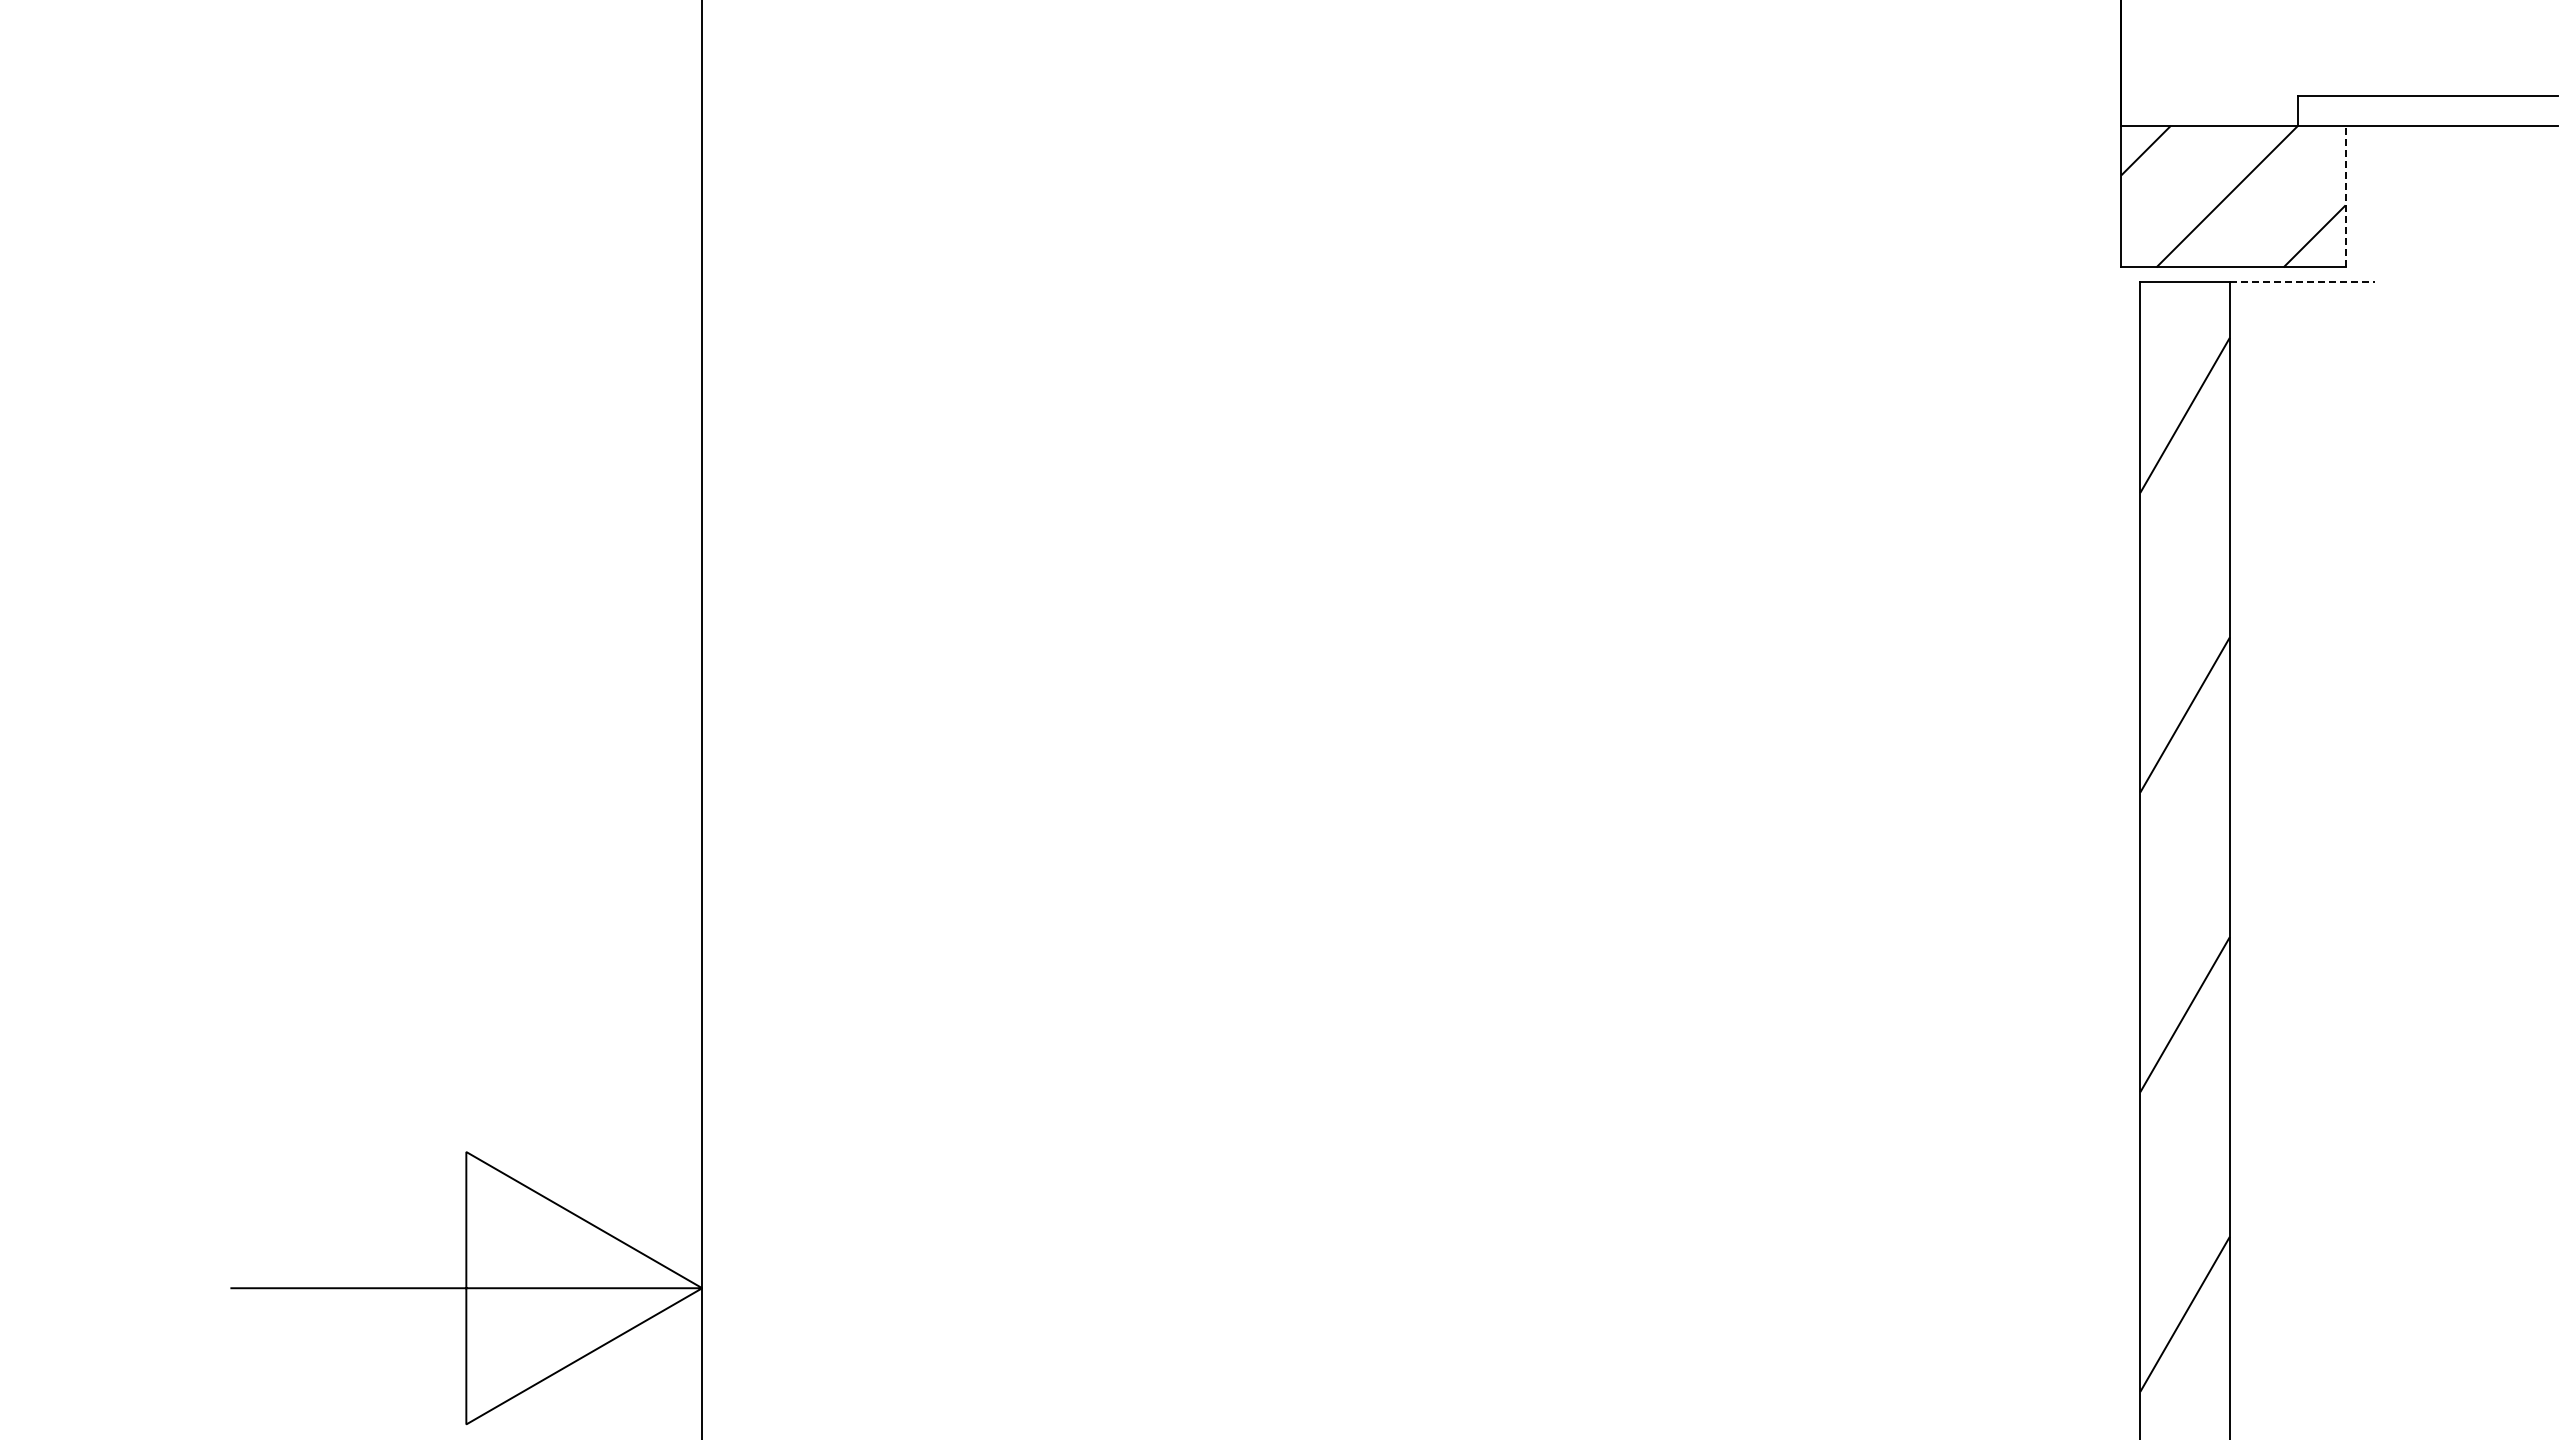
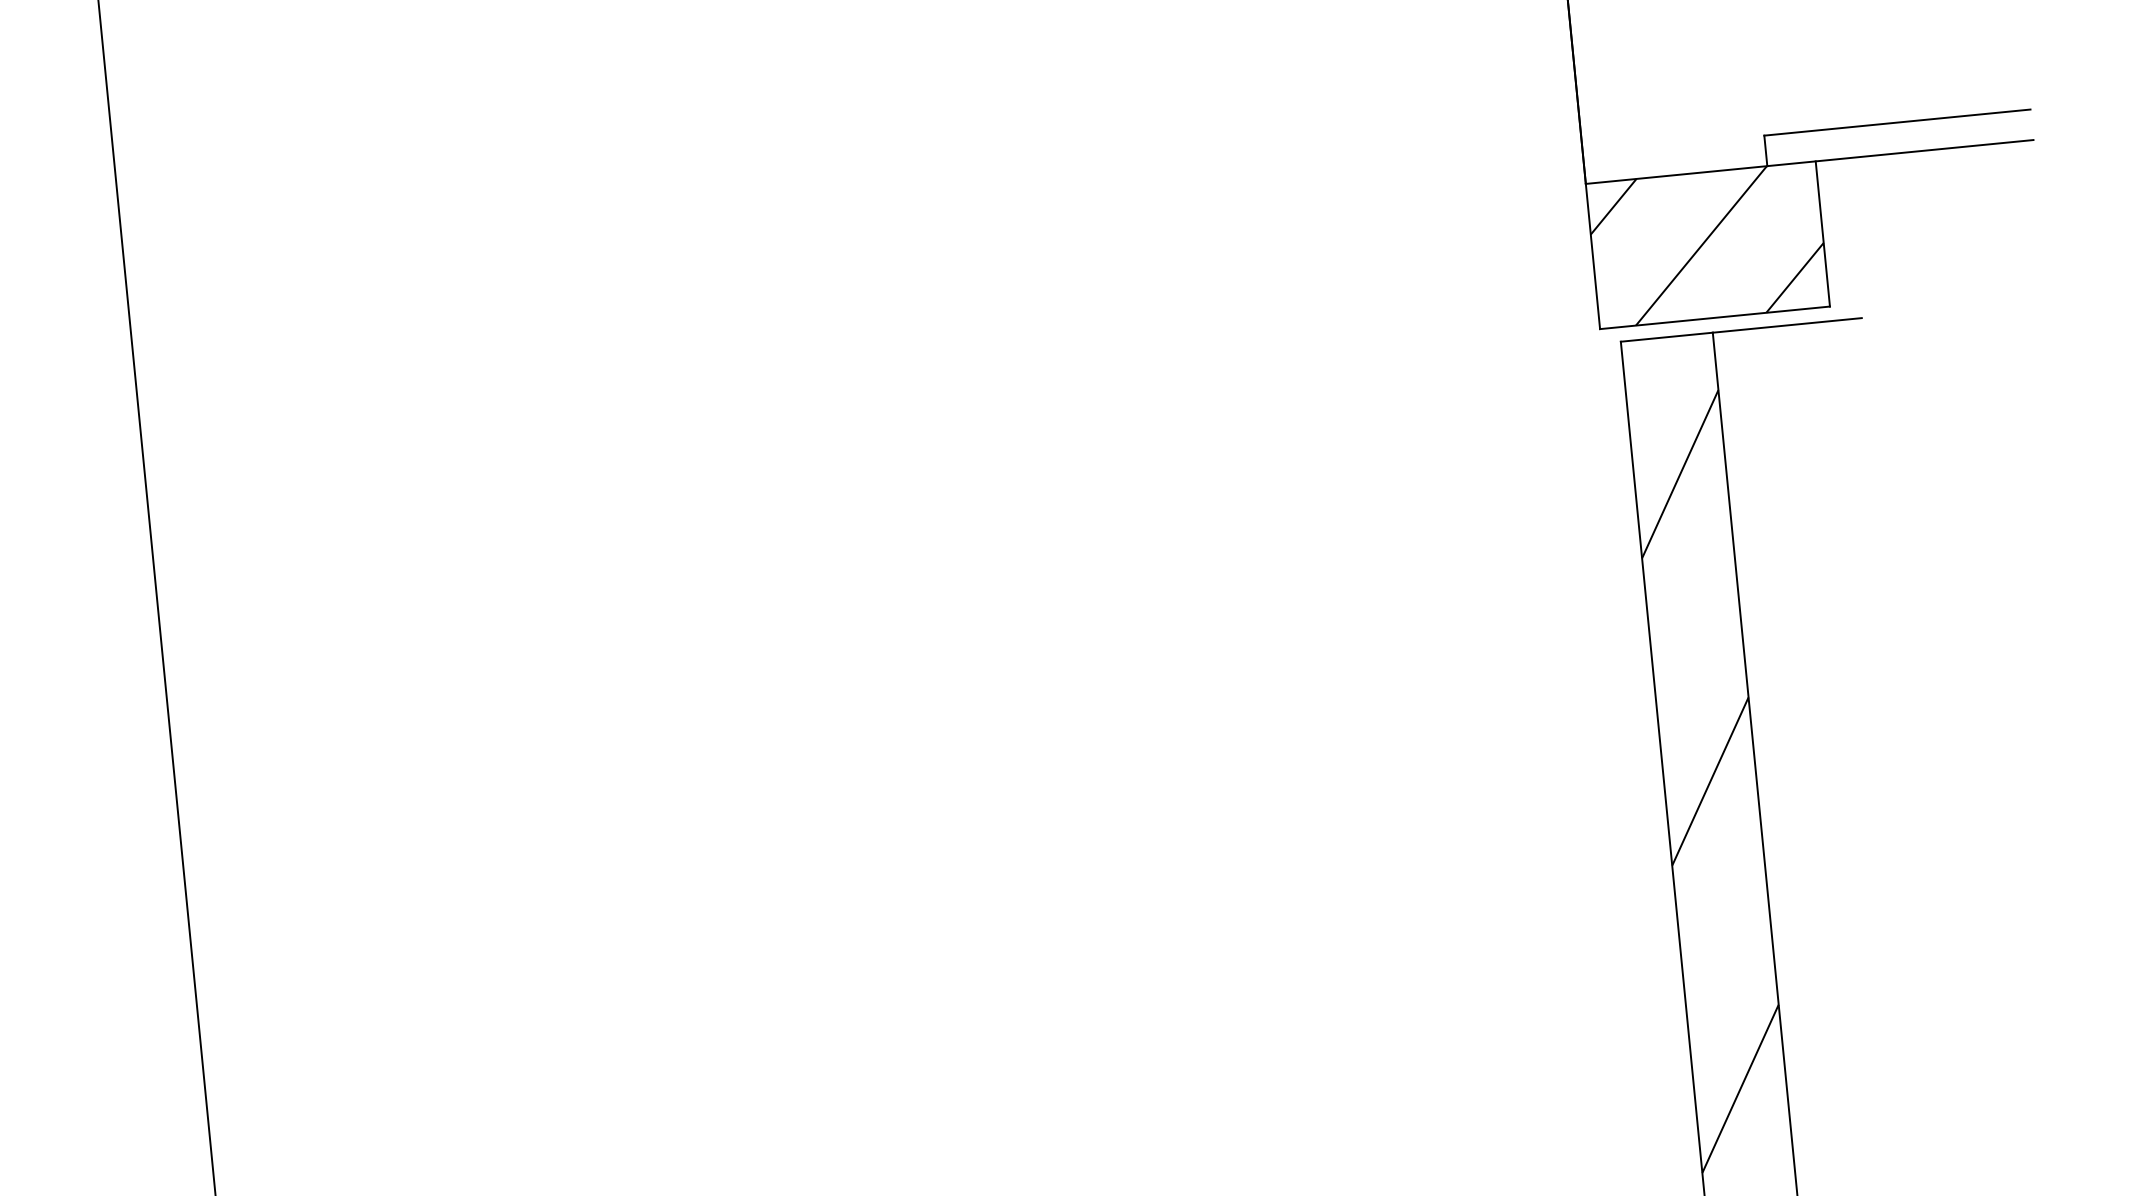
line: (2345, 196) -> (1822, 233), dashed -> solid
line: (2302, 281) -> (1787, 325), dashed -> solid

